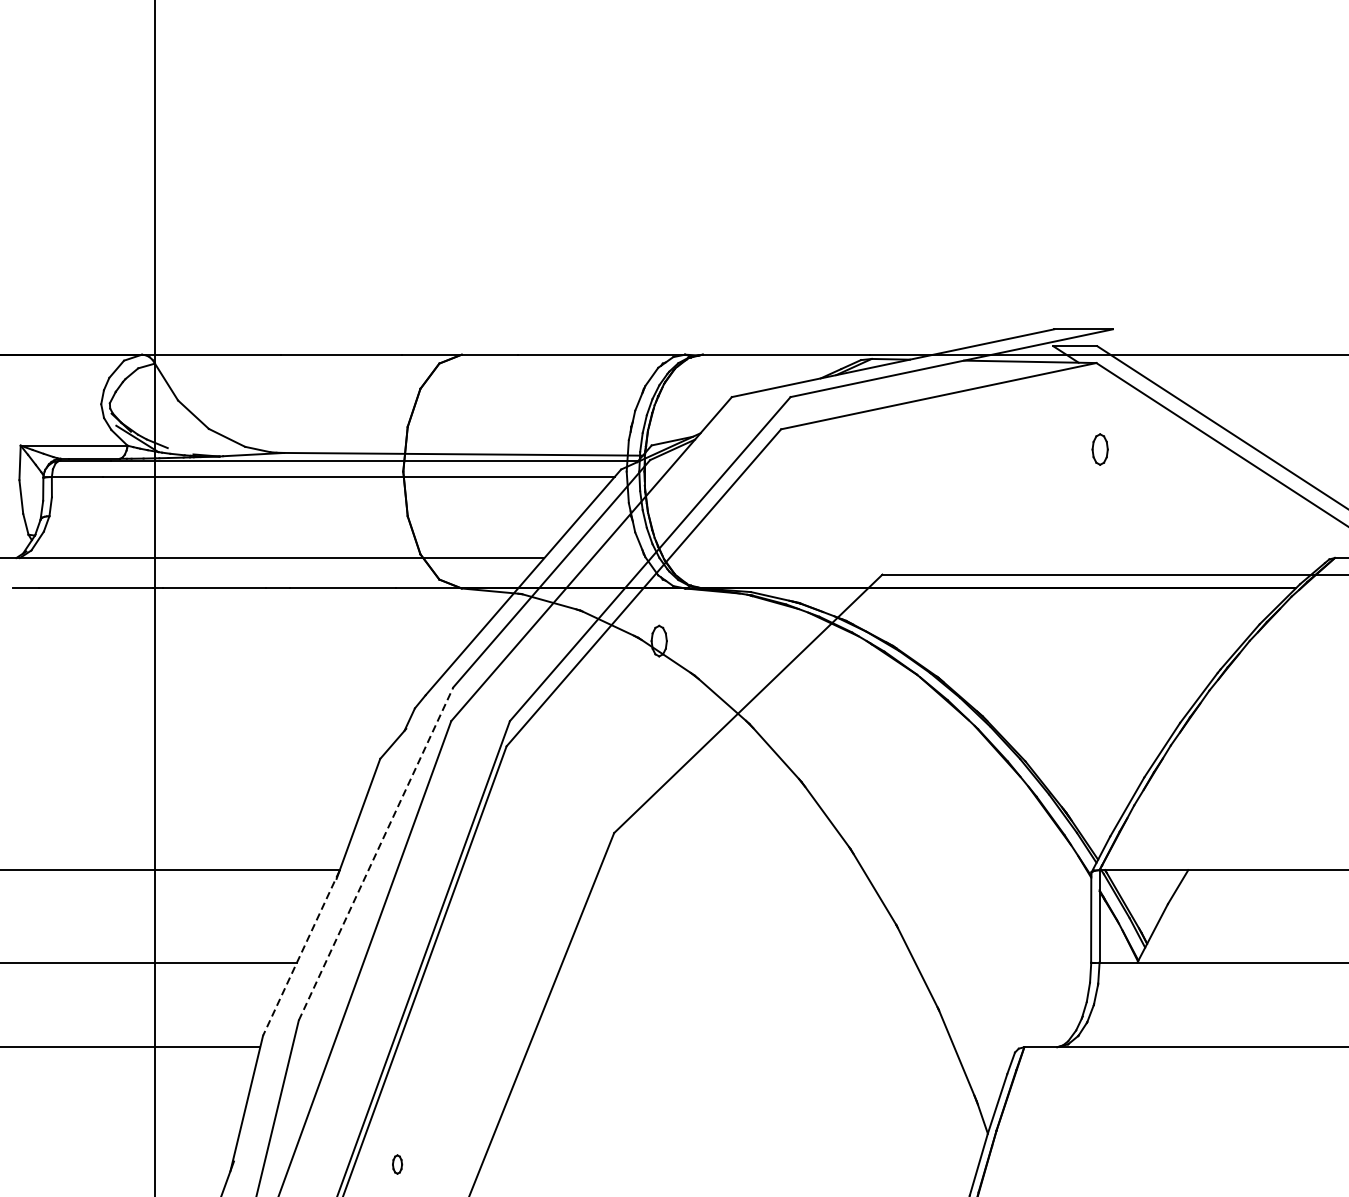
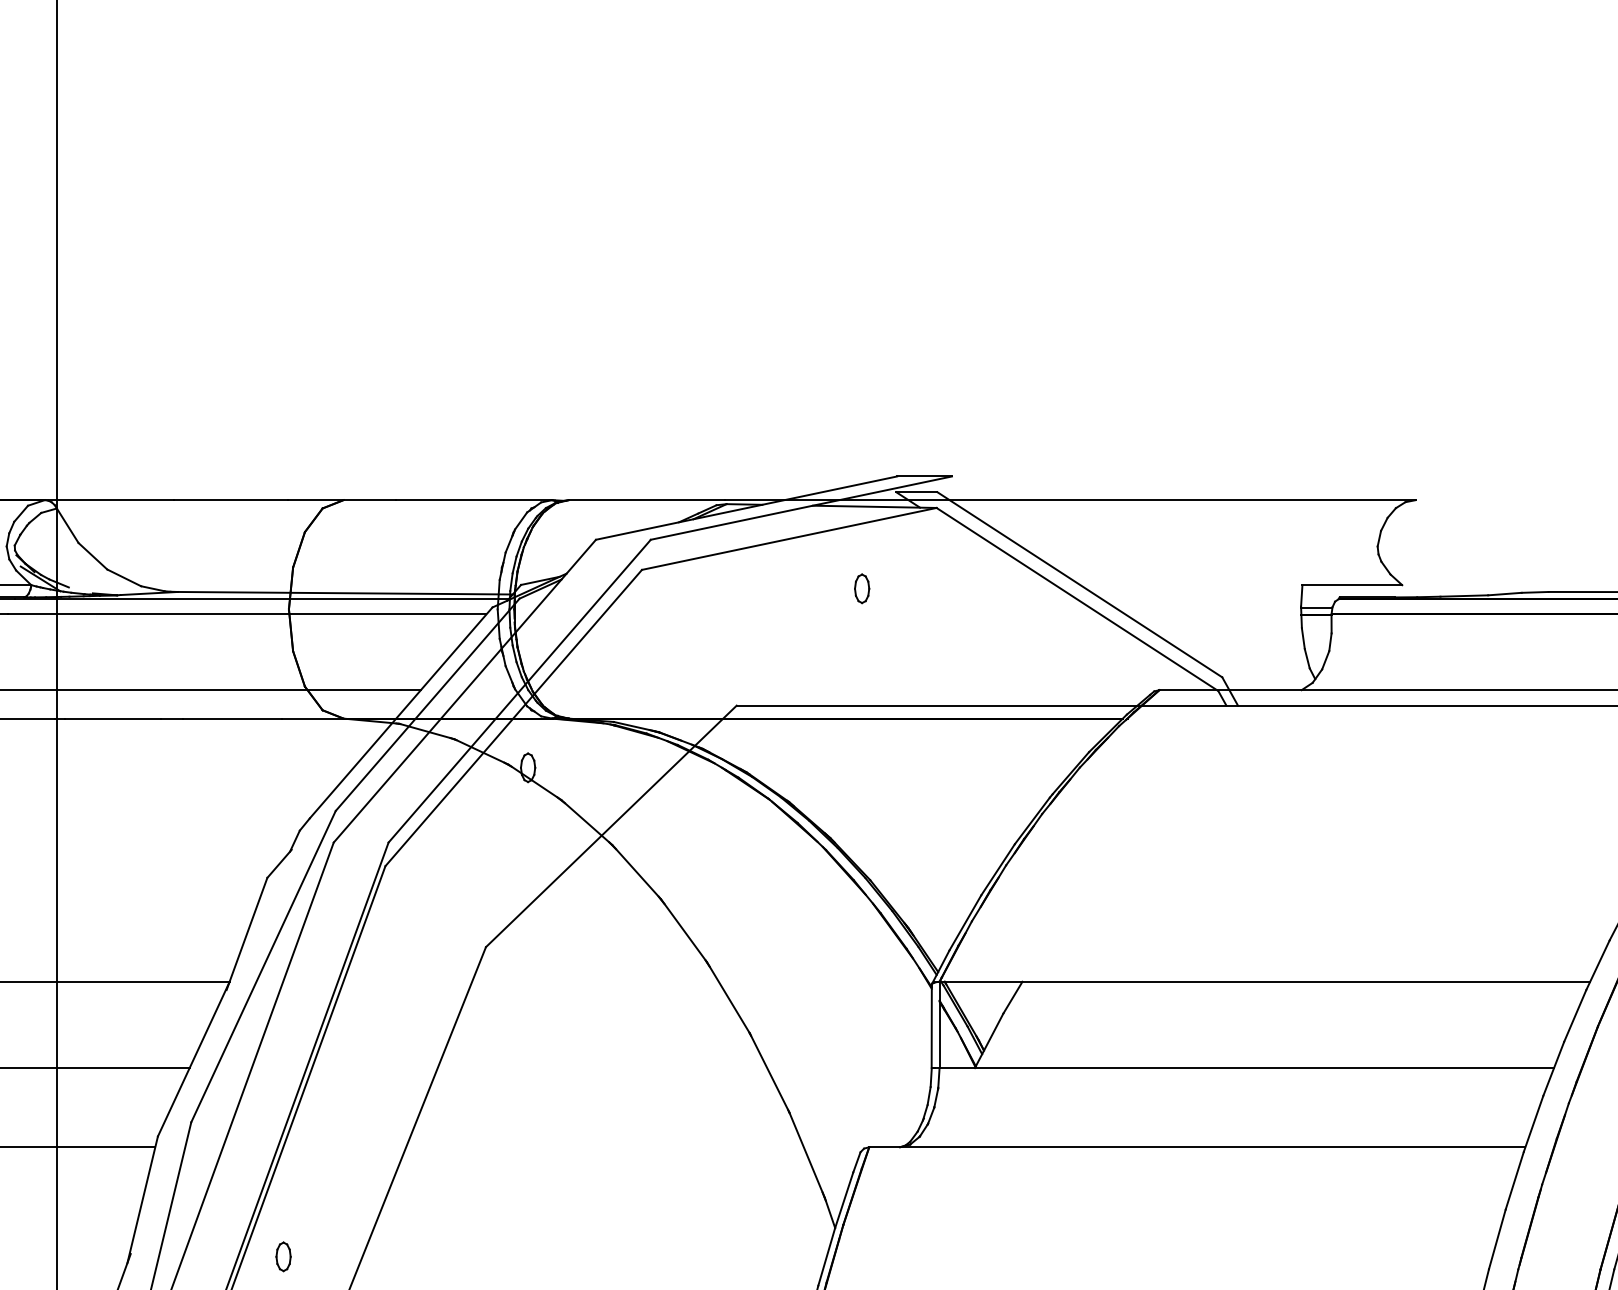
part: (1100, 449) -> (862, 588), moved
line: (376, 853) -> (263, 966), dashed -> solid
line: (301, 953) -> (193, 1059), dashed -> solid
part: (397, 1164) -> (283, 1256), size x1.67

